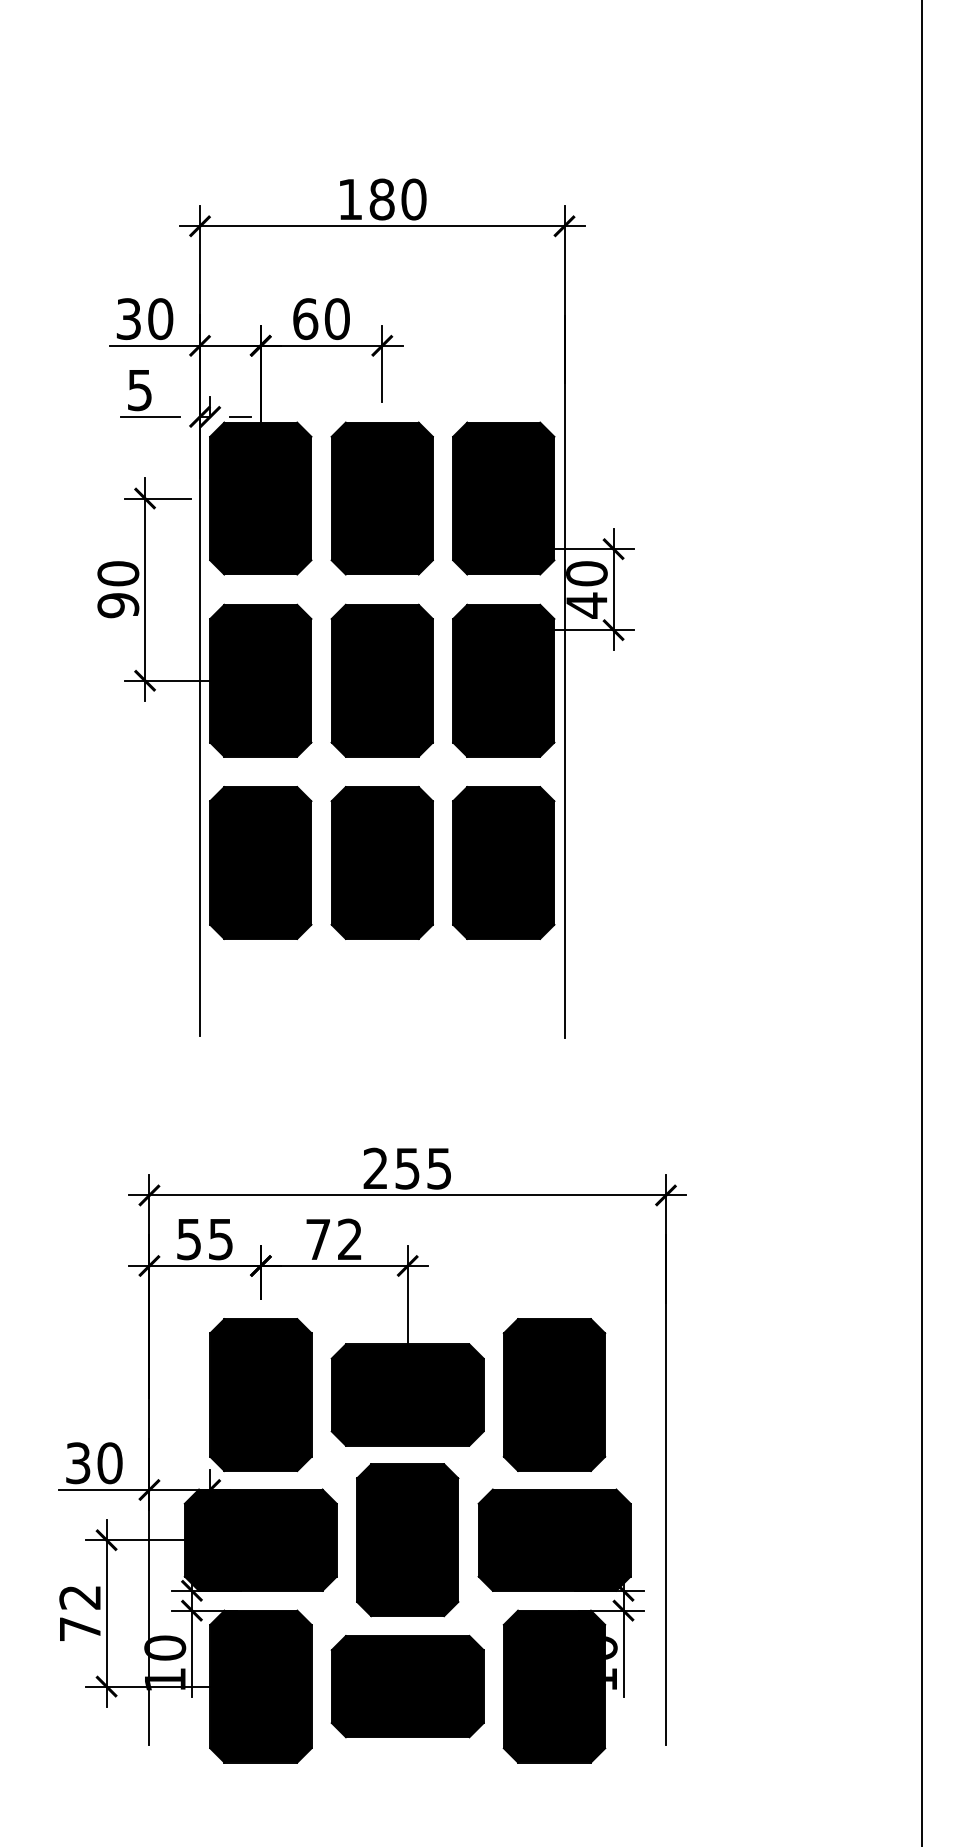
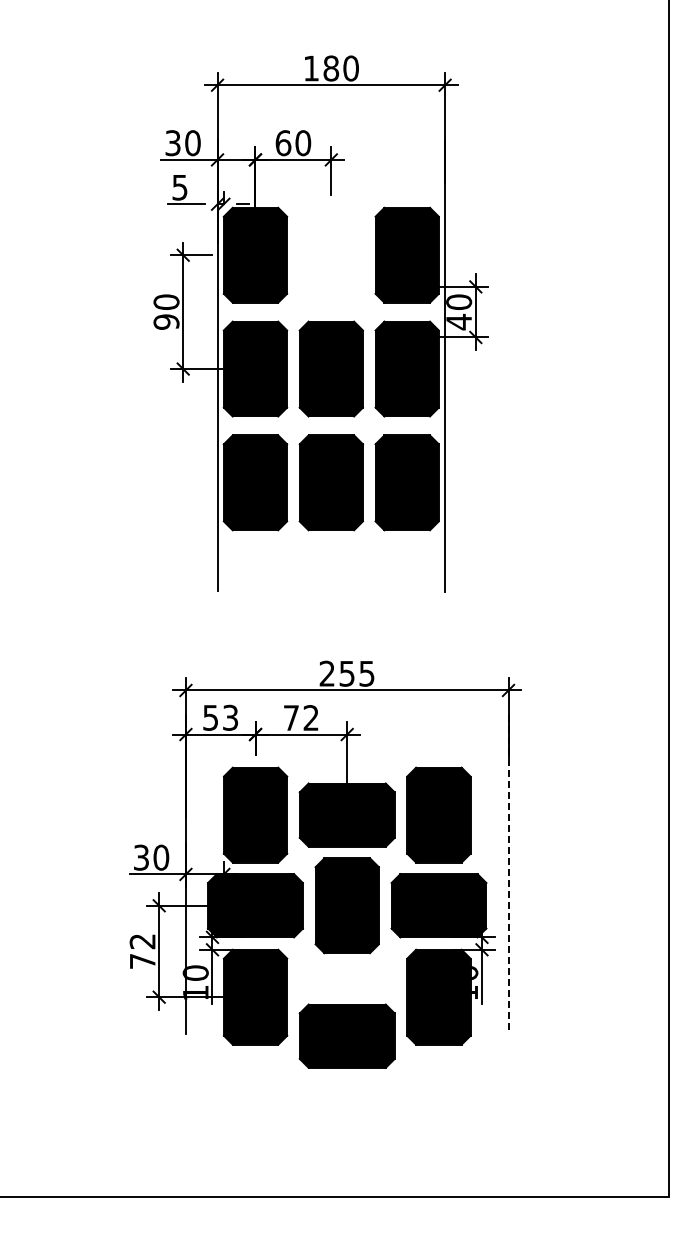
part: (380, 497) -> (330, 254), removed
text: (220, 1238) -> (230, 717), 55 -> 53
line: (665, 1490) -> (508, 874), solid -> dashed
part: (406, 1685) -> (346, 1035), moved

